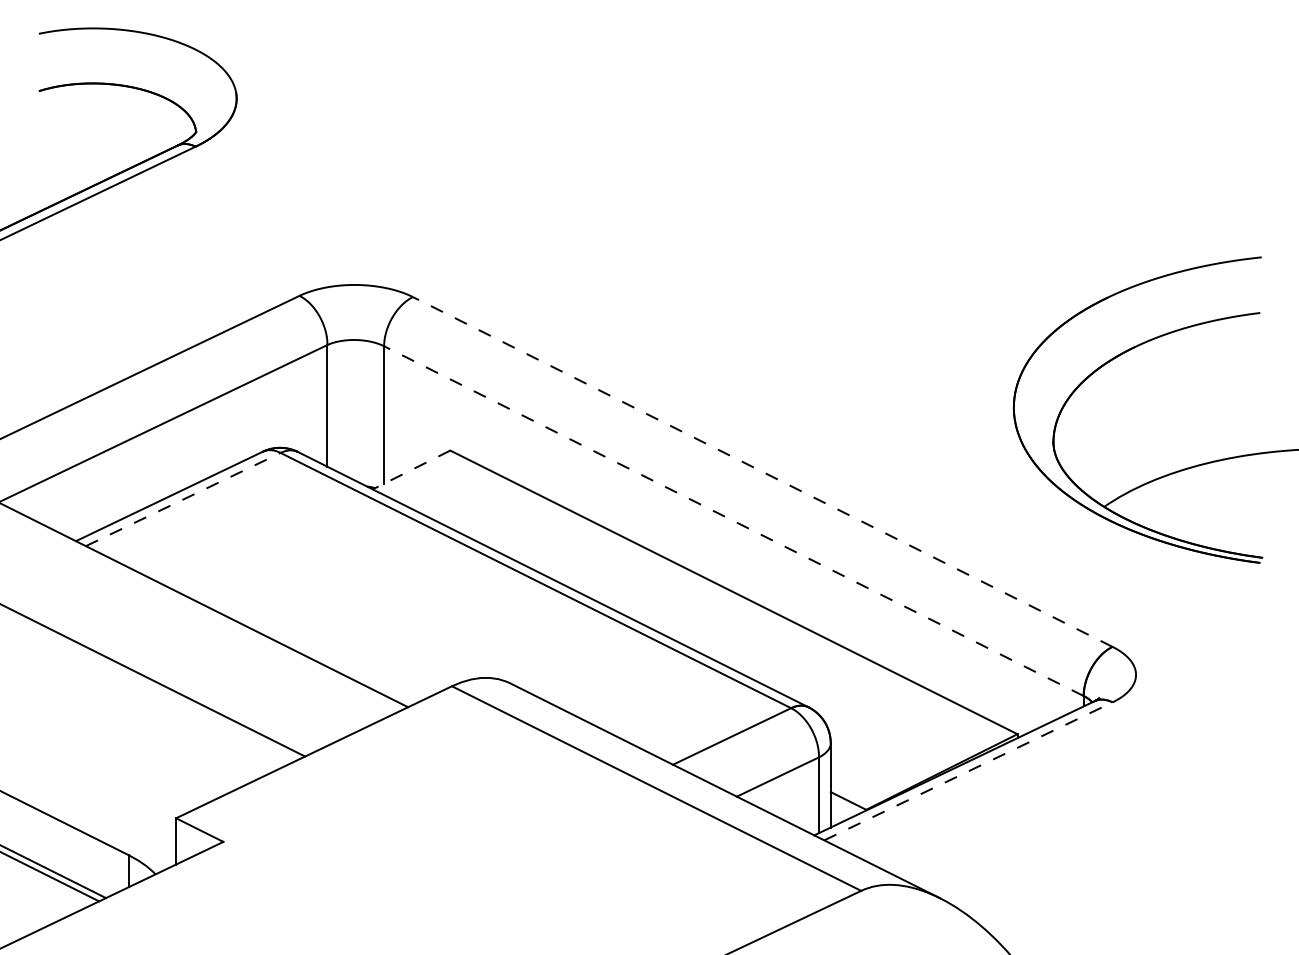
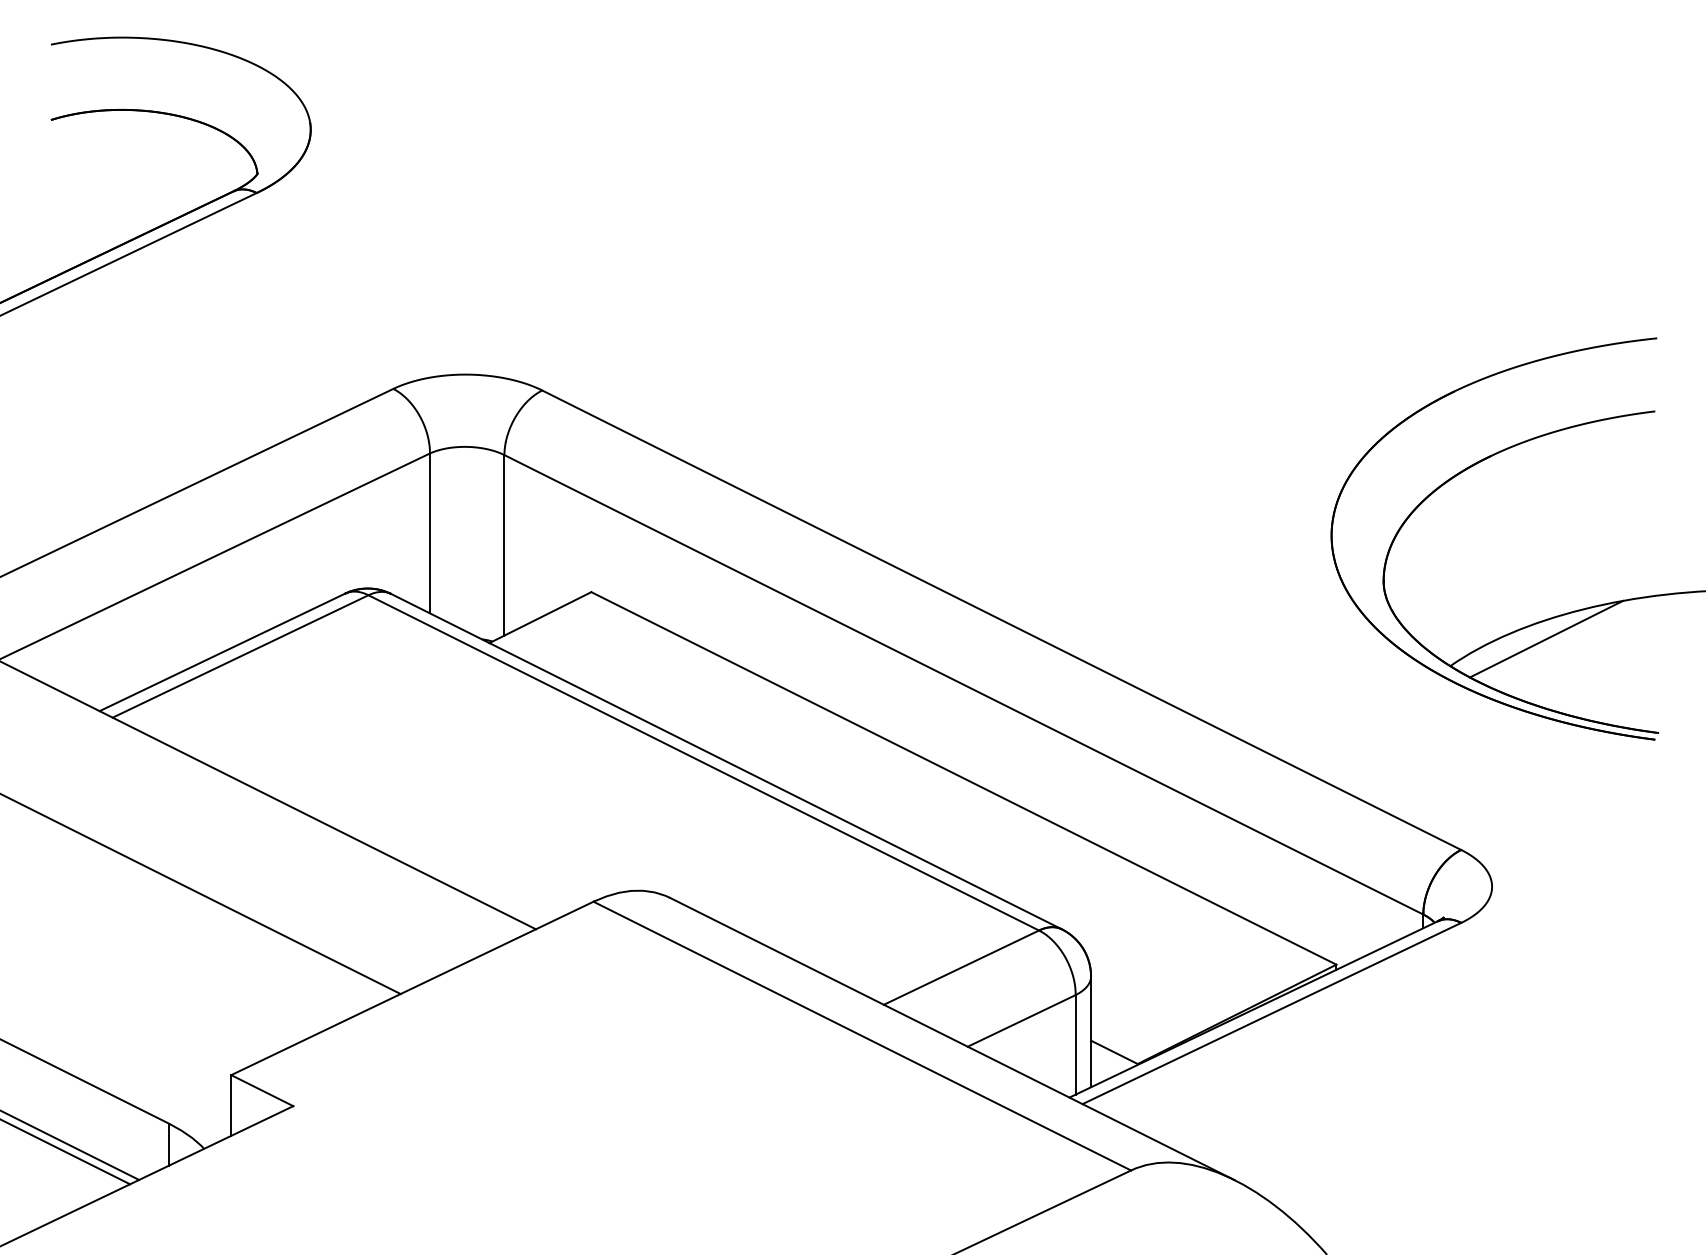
line: (411, 469) -> (540, 617), dashed -> solid
line: (762, 472) -> (1001, 620), dashed -> solid
line: (1177, 485) -> (1546, 638), added
line: (183, 499) -> (240, 656), dashed -> solid
line: (733, 520) -> (963, 684), dashed -> solid
line: (968, 771) -> (1271, 1013), dashed -> solid

